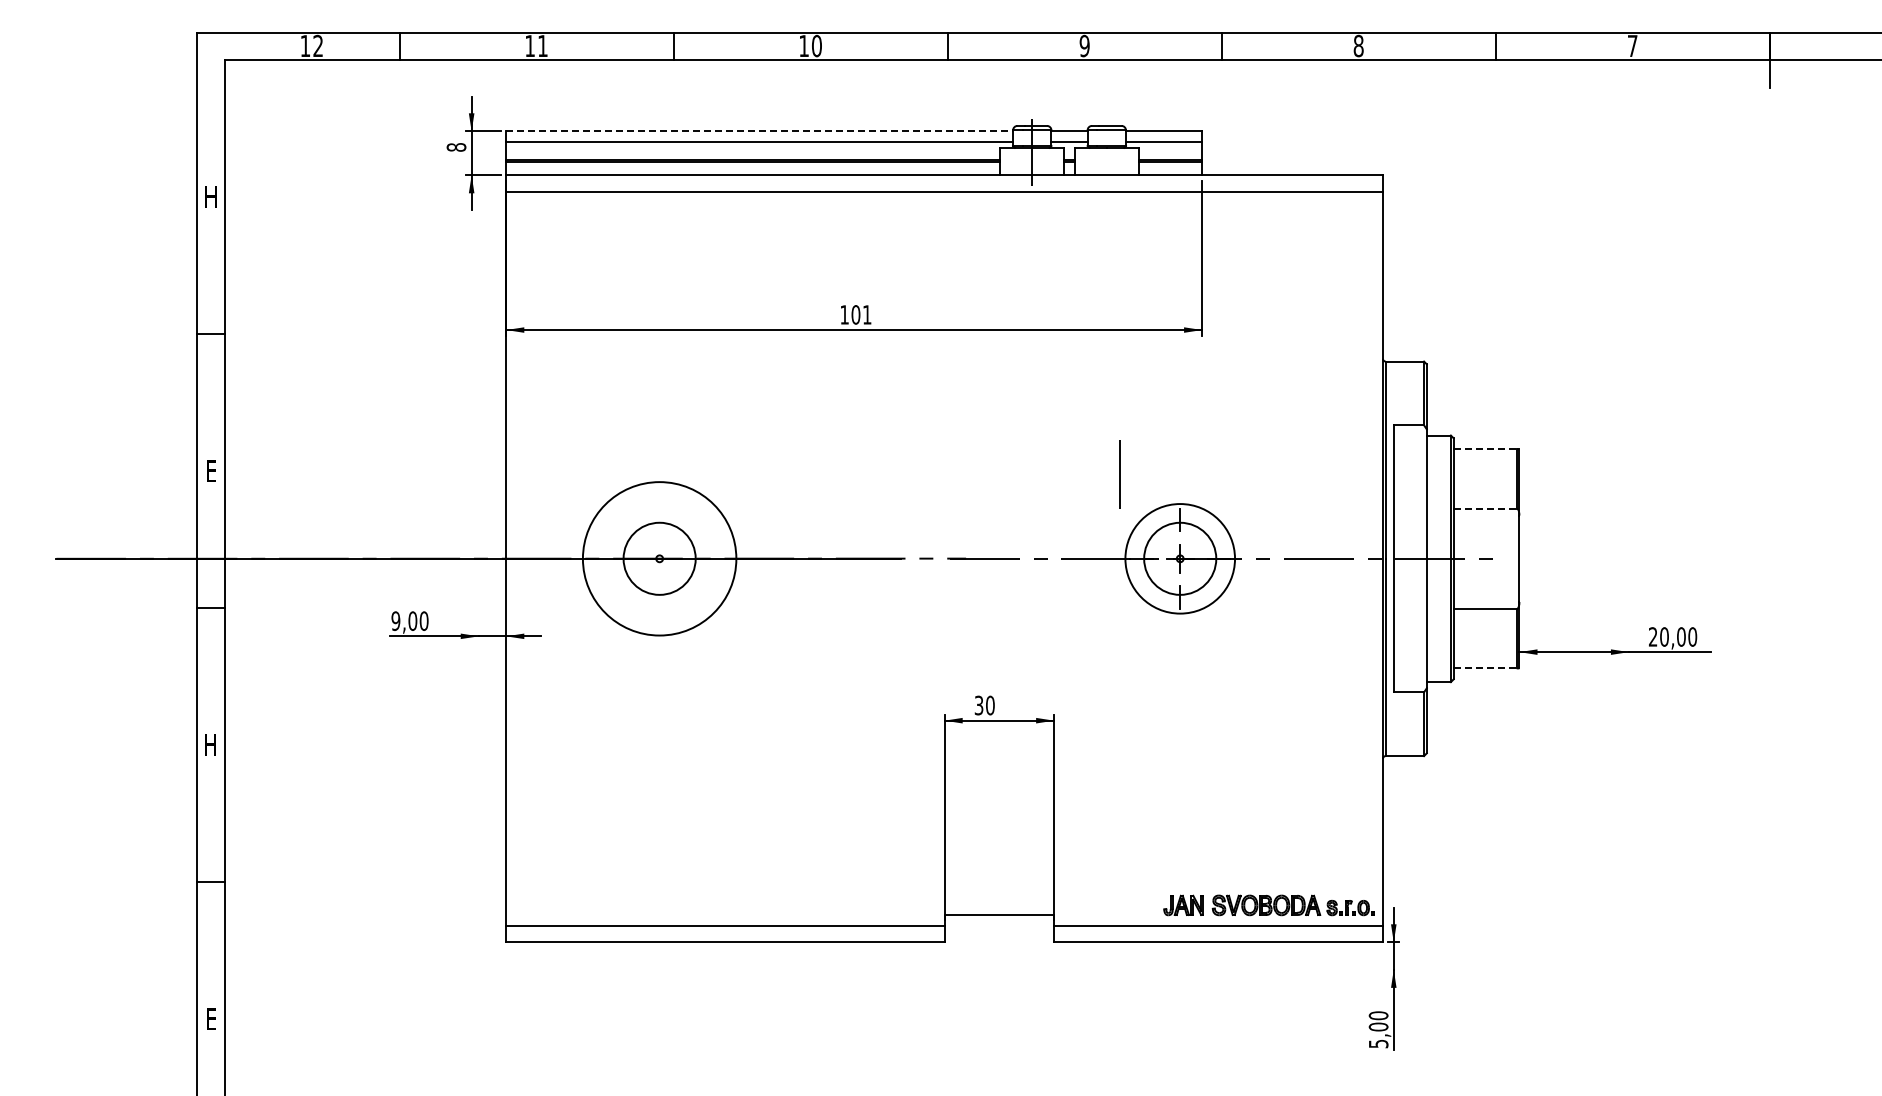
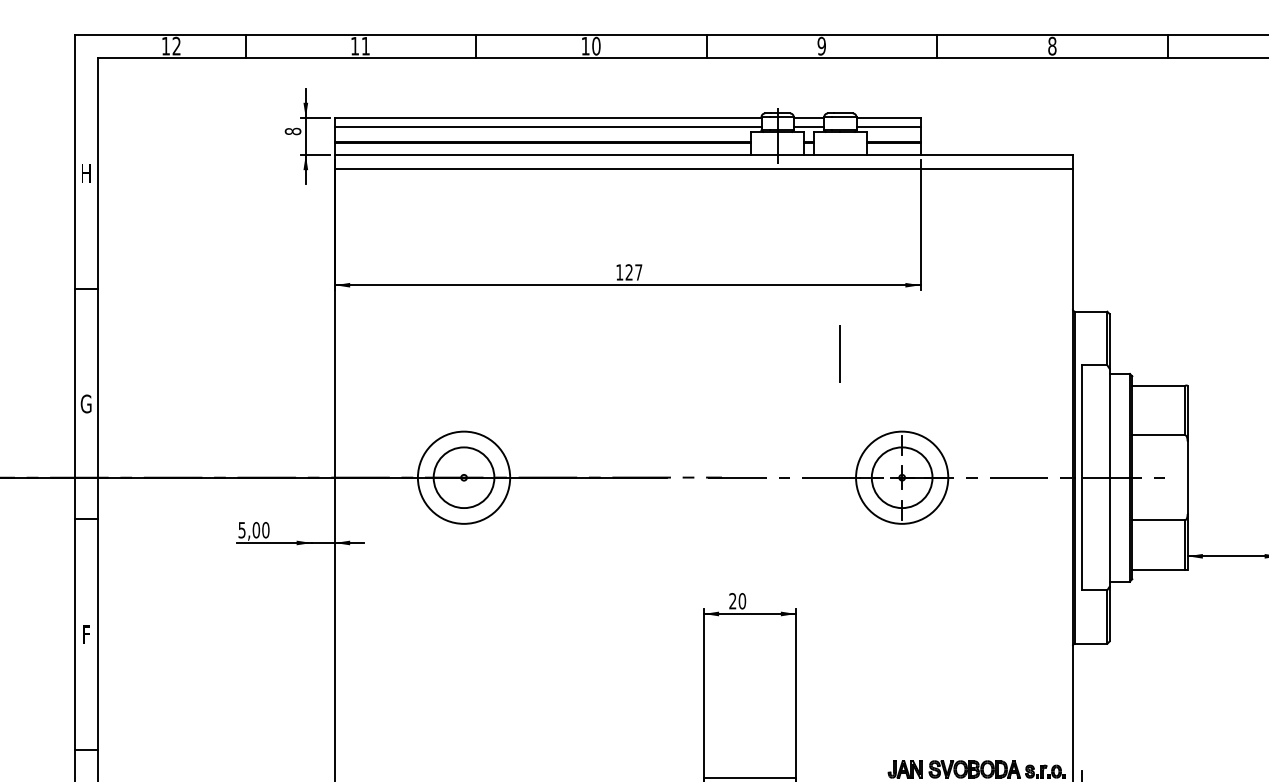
line: (760, 131) -> (548, 118), dashed -> solid
text: (861, 314) -> (633, 272), 101 -> 127
line: (1485, 449) -> (1159, 385), dashed -> solid
text: (210, 471) -> (86, 404), E -> G
line: (1119, 474) -> (840, 353), moved
line: (1485, 508) -> (1159, 435), dashed -> solid
circle: (659, 558) -> (463, 477), size x0.71
text: (395, 620) -> (241, 529), 9,00 -> 5,00
line: (1485, 668) -> (1159, 570), dashed -> solid
text: (978, 705) -> (732, 601), 30 -> 20
text: (210, 744) -> (86, 634), H -> F

